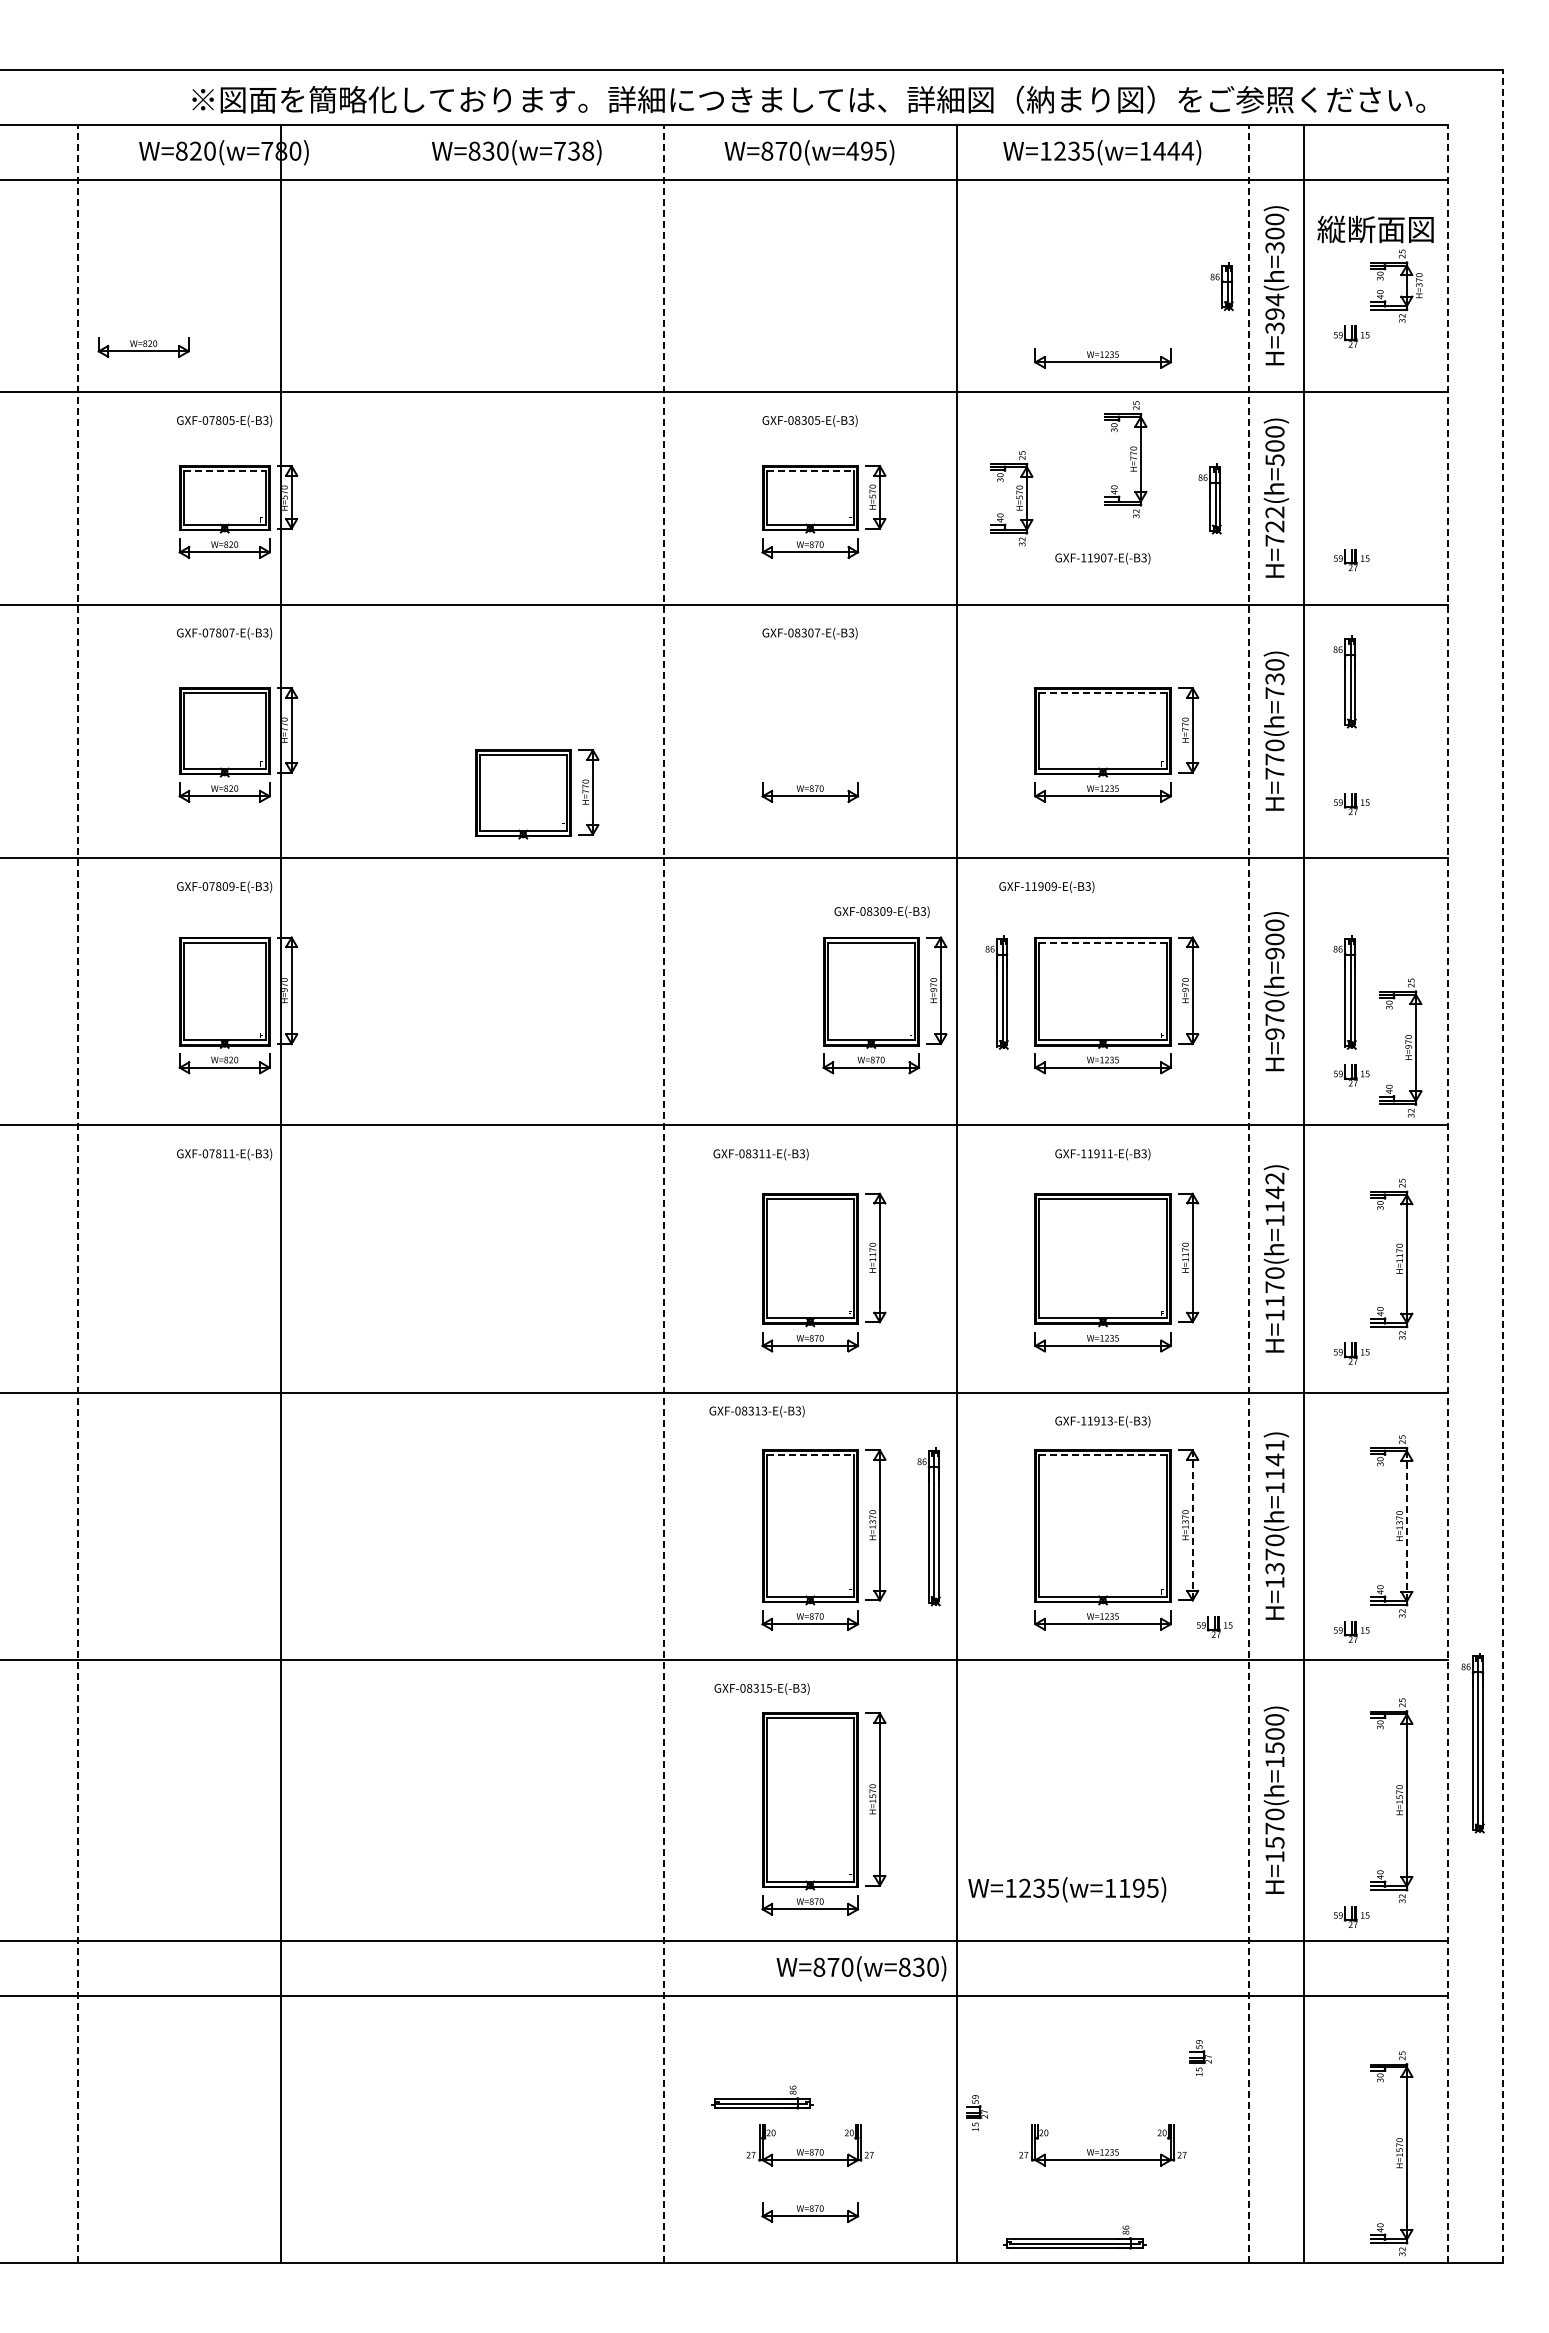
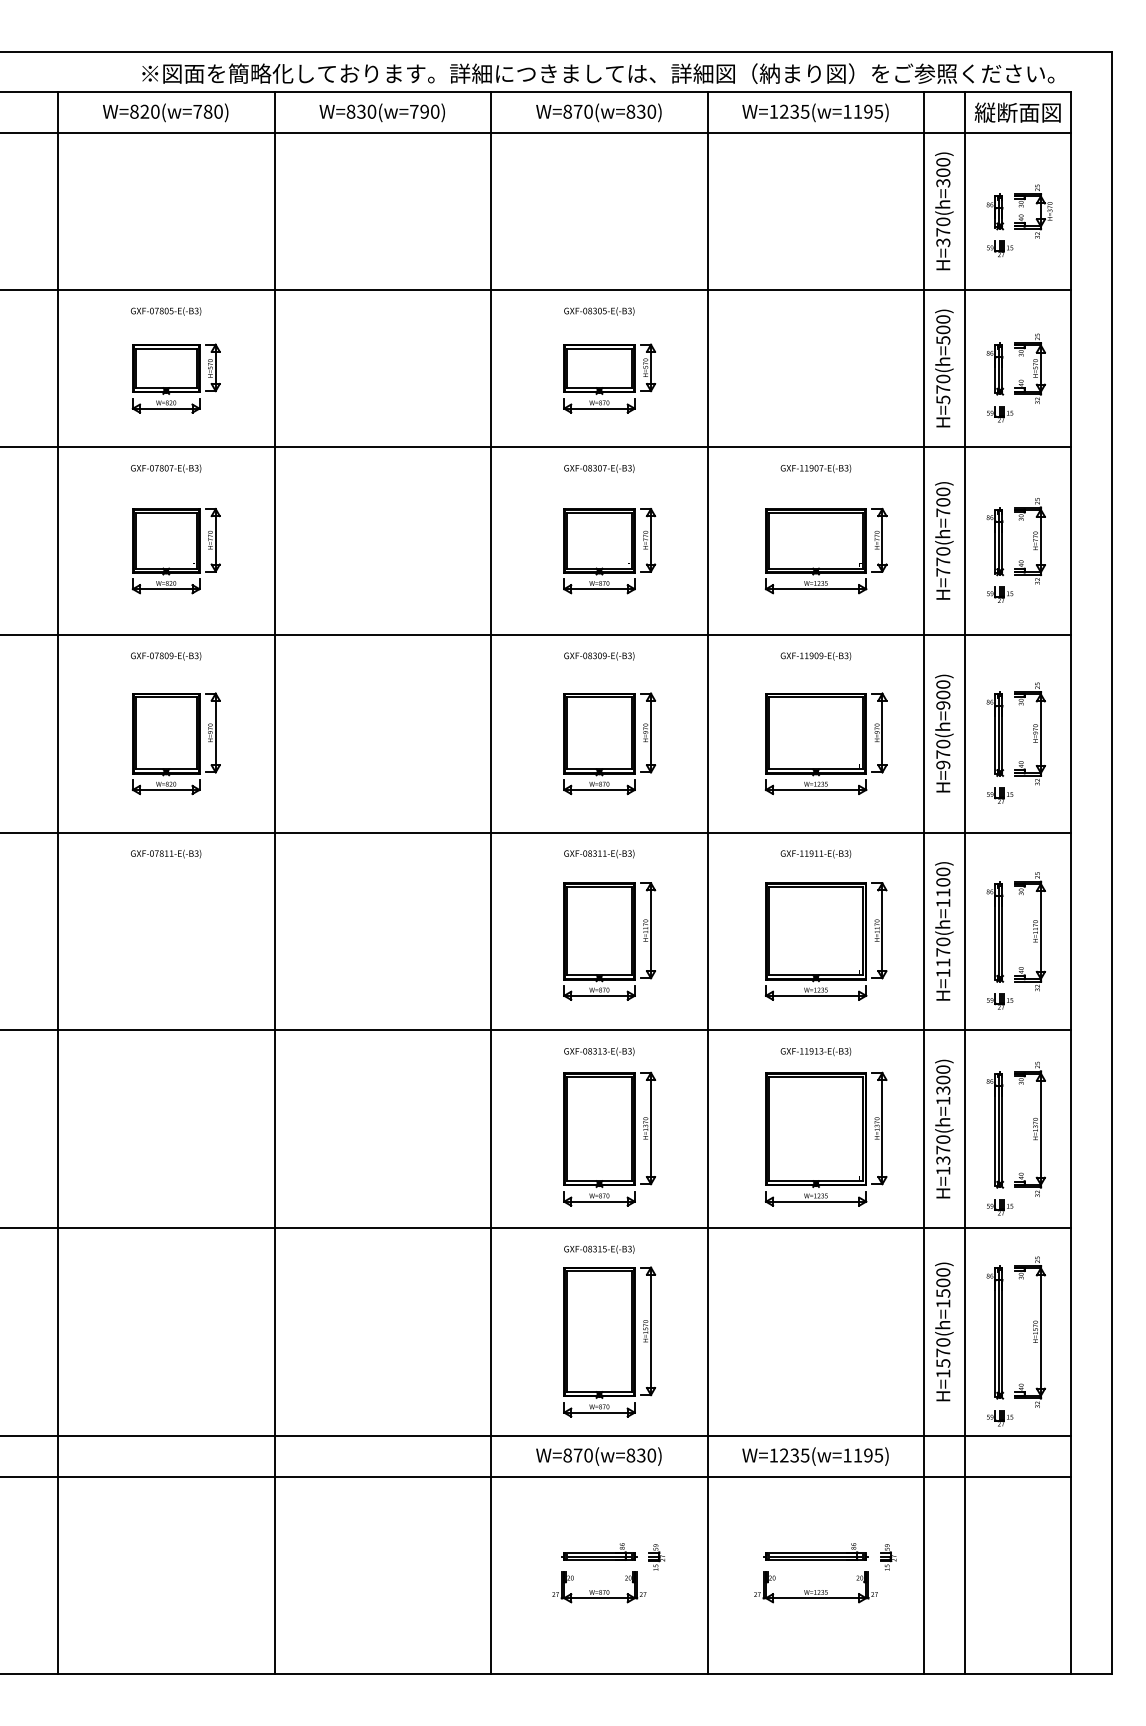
text: (866, 150) -> (641, 111), W=870(w=495) -> W=870(w=830)
text: (1173, 150) -> (868, 111), W=1235(w=1444) -> W=1235(w=1195)
text: (581, 151) -> (430, 112), W=830(w=738) -> W=830(w=790)
text: (1375, 229) -> (1017, 112), moved
part: (1221, 286) -> (994, 211), moved
text: (1274, 306) -> (942, 226), H=394(h=300) -> H=370(h=300)
part: (143, 347) -> (106, 257), removed
part: (1102, 358) -> (815, 265), removed
part: (1125, 459) -> (1029, 541), moved
line: (225, 471) -> (166, 348), dashed -> solid
line: (810, 471) -> (599, 348), dashed -> solid
part: (1011, 498) -> (1029, 368), moved
part: (1209, 498) -> (994, 368), moved
text: (1274, 526) -> (942, 389), H=722(h=500) -> H=570(h=500)
text: (1102, 558) -> (815, 468), moved
text: (1274, 679) -> (942, 502), H=770(h=730) -> H=770(h=700)
part: (1344, 681) -> (994, 541), moved
line: (1103, 693) -> (816, 513), dashed -> solid
part: (537, 794) -> (609, 541), moved
text: (1046, 887) -> (815, 656), moved
text: (881, 911) -> (598, 655), moved
line: (1103, 942) -> (816, 697), dashed -> solid
part: (996, 992) -> (737, 734), removed
part: (884, 1005) -> (609, 743), moved
part: (1400, 1047) -> (1029, 733), moved
text: (760, 1154) -> (598, 854), moved
line: (1502, 1166) -> (1111, 863), dashed -> solid
text: (1274, 1185) -> (942, 877), H=1170(h=1142) -> H=1170(h=1100)
line: (78, 1193) -> (58, 882), dashed -> solid
line: (281, 1193) -> (274, 882), moved
line: (663, 1193) -> (490, 882), dashed -> solid
line: (1249, 1193) -> (924, 882), dashed -> solid
line: (1447, 1193) -> (1070, 882), dashed -> solid
part: (1344, 1259) -> (994, 931), added
text: (756, 1411) -> (598, 1051), moved
line: (810, 1455) -> (599, 1076), dashed -> solid
line: (1103, 1455) -> (816, 1076), dashed -> solid
text: (1274, 1459) -> (942, 1079), H=1370(h=1141) -> H=1370(h=1300)
line: (1192, 1525) -> (882, 1128), dashed -> solid
part: (928, 1526) -> (994, 1129), moved
line: (1406, 1526) -> (1040, 1129), dashed -> solid
part: (1214, 1626) -> (898, 1203), removed
text: (761, 1688) -> (598, 1249), moved
part: (1472, 1743) -> (994, 1332), moved
text: (1067, 1889) -> (815, 1456), moved
text: (861, 1968) -> (598, 1456), moved
part: (1200, 2058) -> (888, 1557), moved
part: (762, 2097) -> (599, 1551), moved
part: (976, 2113) -> (656, 1557), moved
part: (1391, 2153) -> (1029, 1593), removed
part: (810, 2212) -> (599, 1636), removed
part: (1074, 2237) -> (815, 1551), moved

